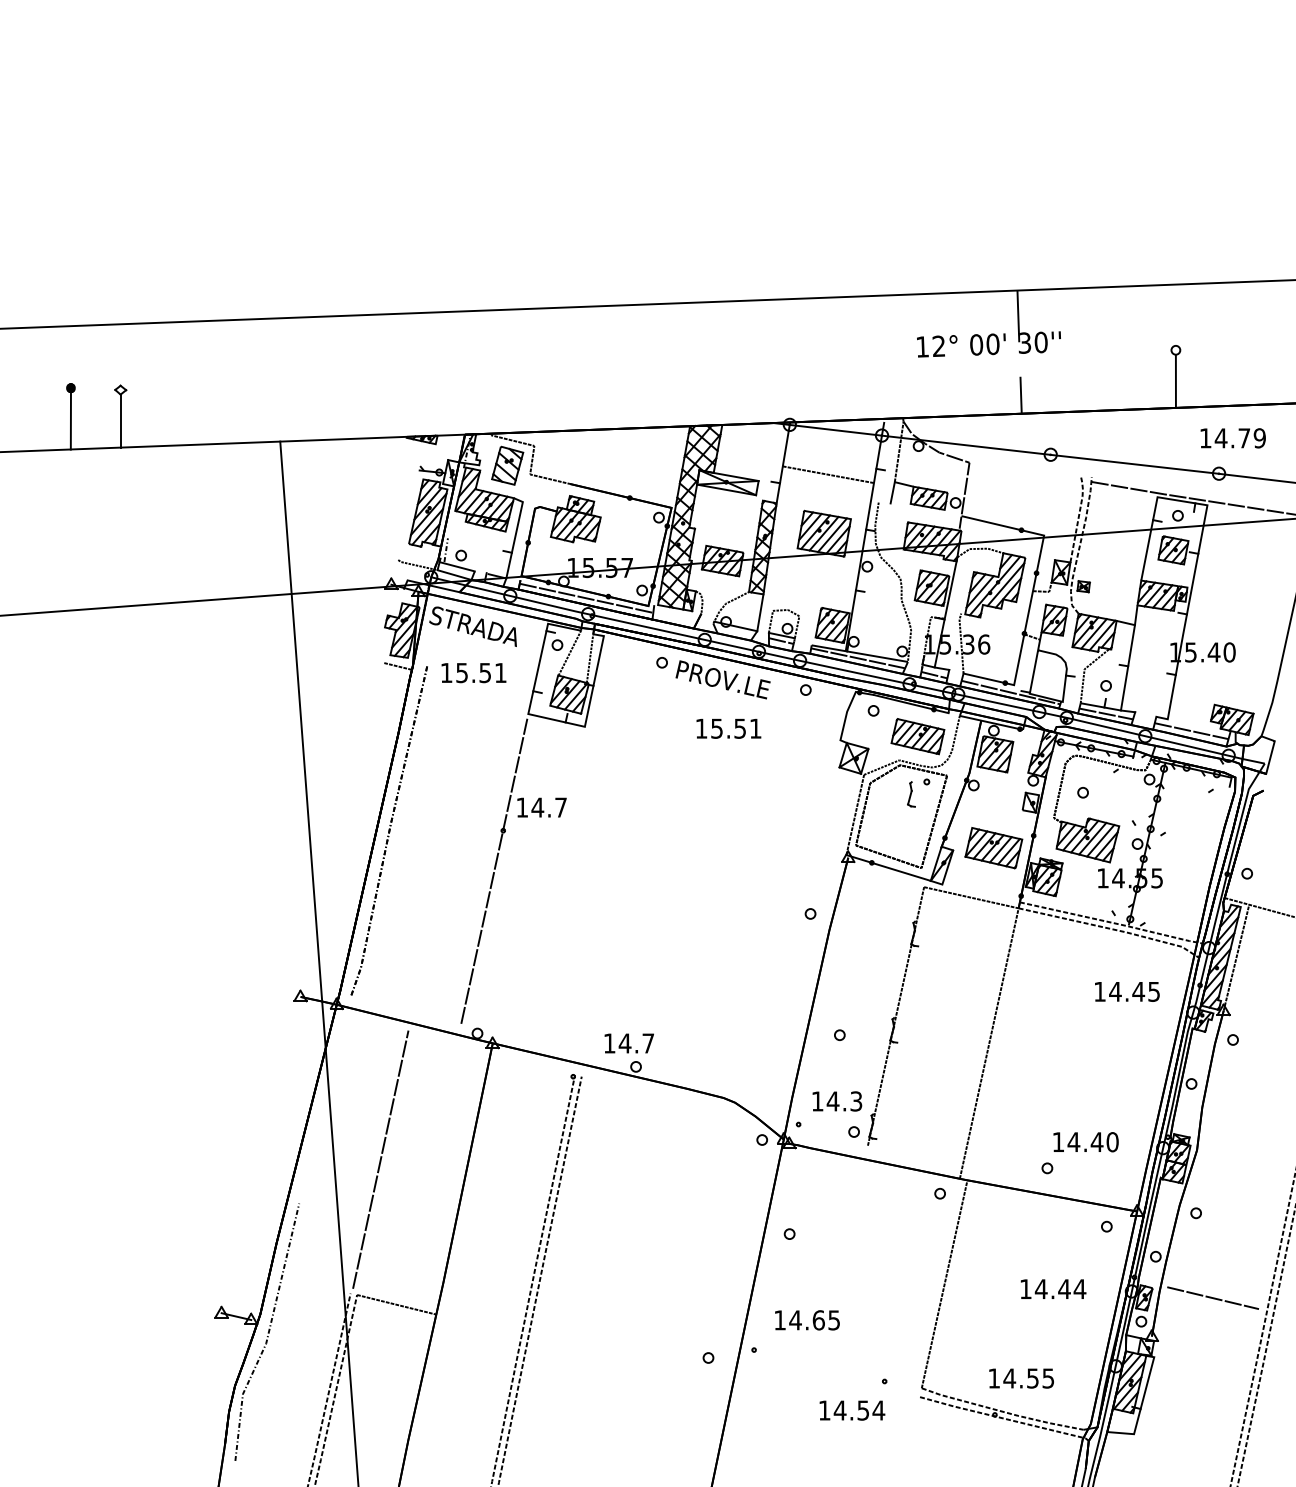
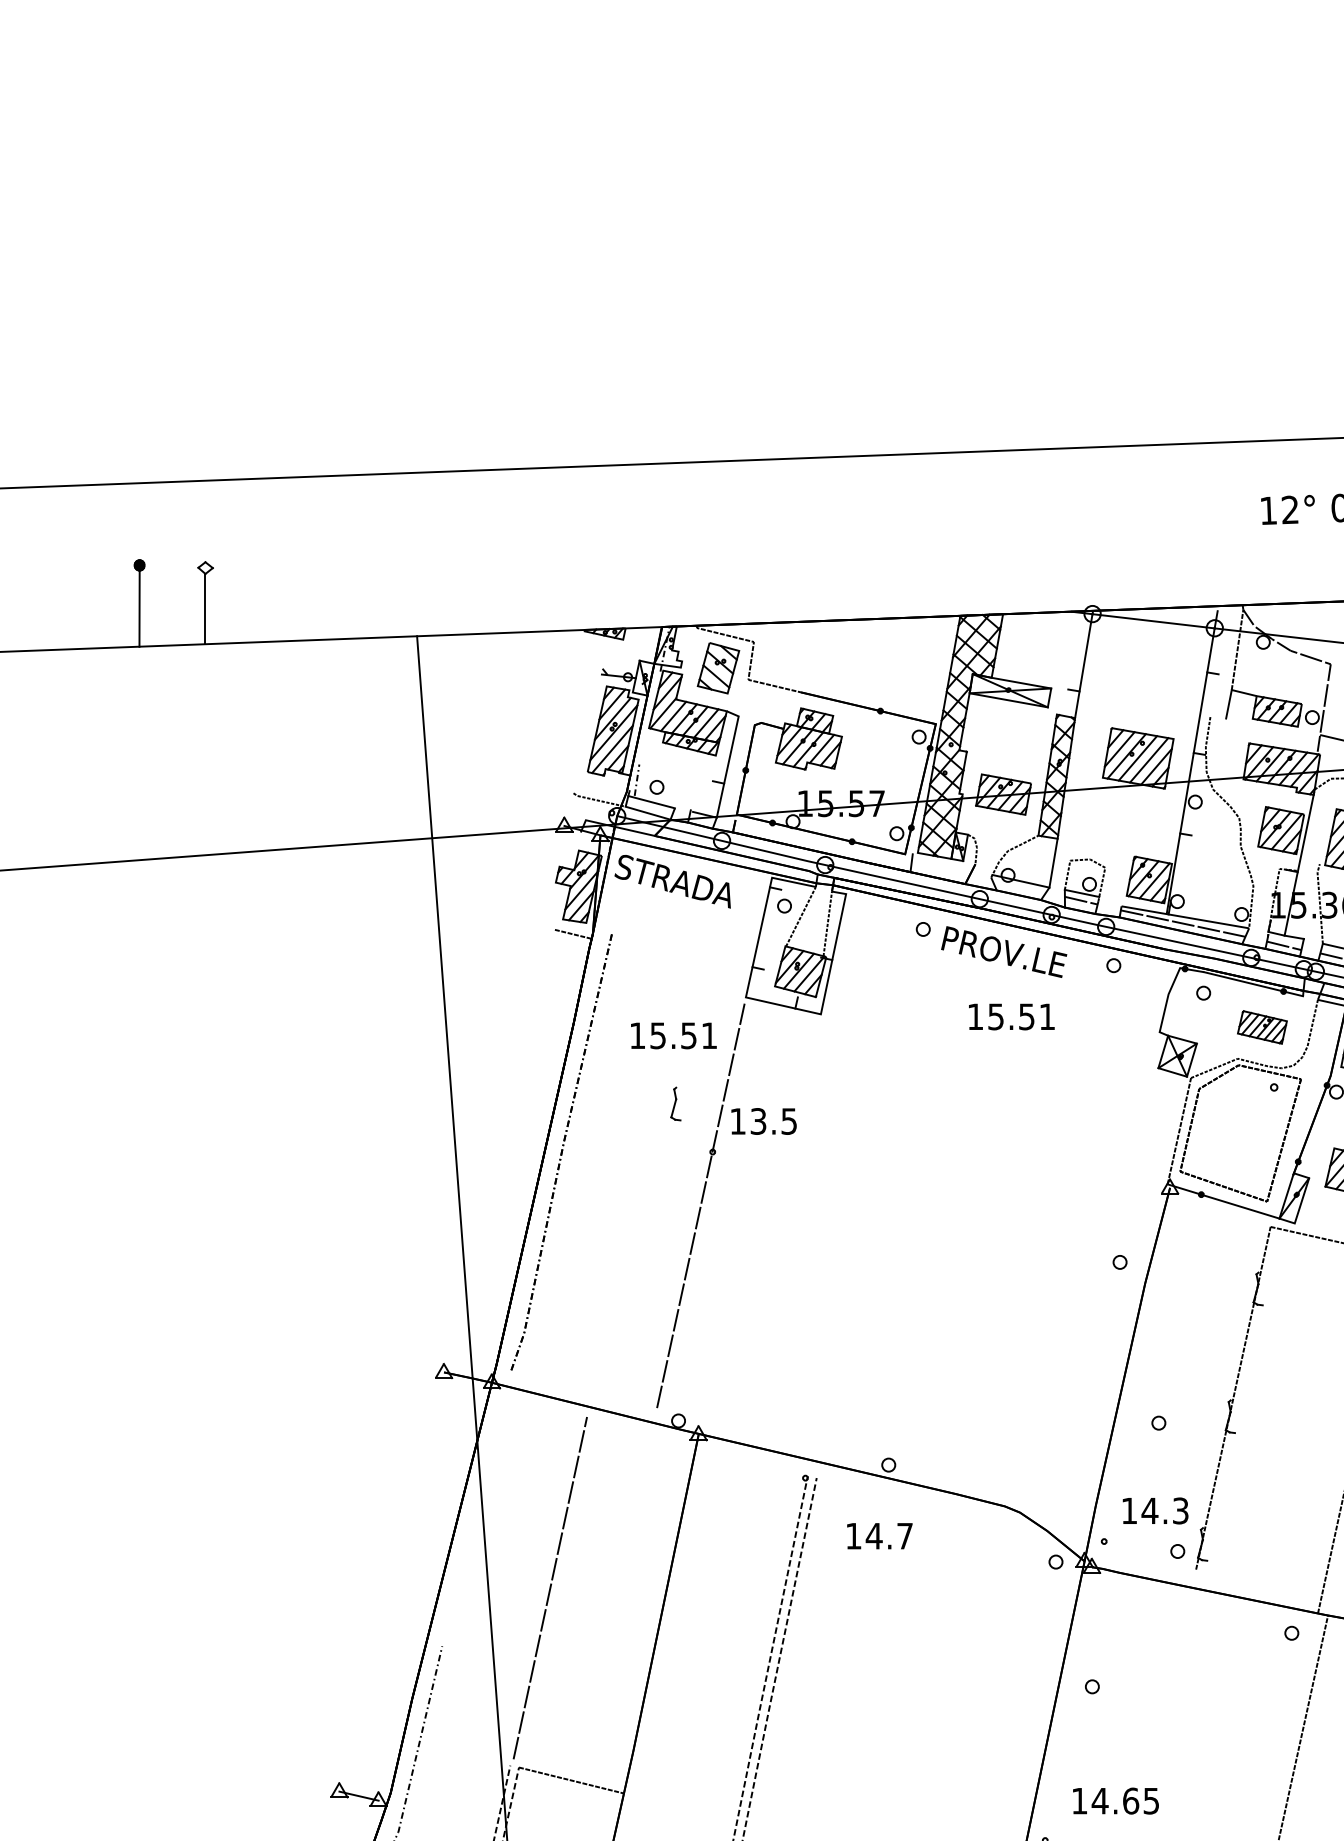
line: (828, 474) -> (1143, 679), removed
line: (585, 597) -> (821, 842), removed
text: (473, 673) -> (673, 1036), moved
part: (917, 736) -> (1261, 1027), size x0.7
part: (911, 794) -> (675, 1104), moved
text: (548, 807) -> (772, 1121), 14.7 -> 13.5
text: (628, 1043) -> (878, 1536), moved

